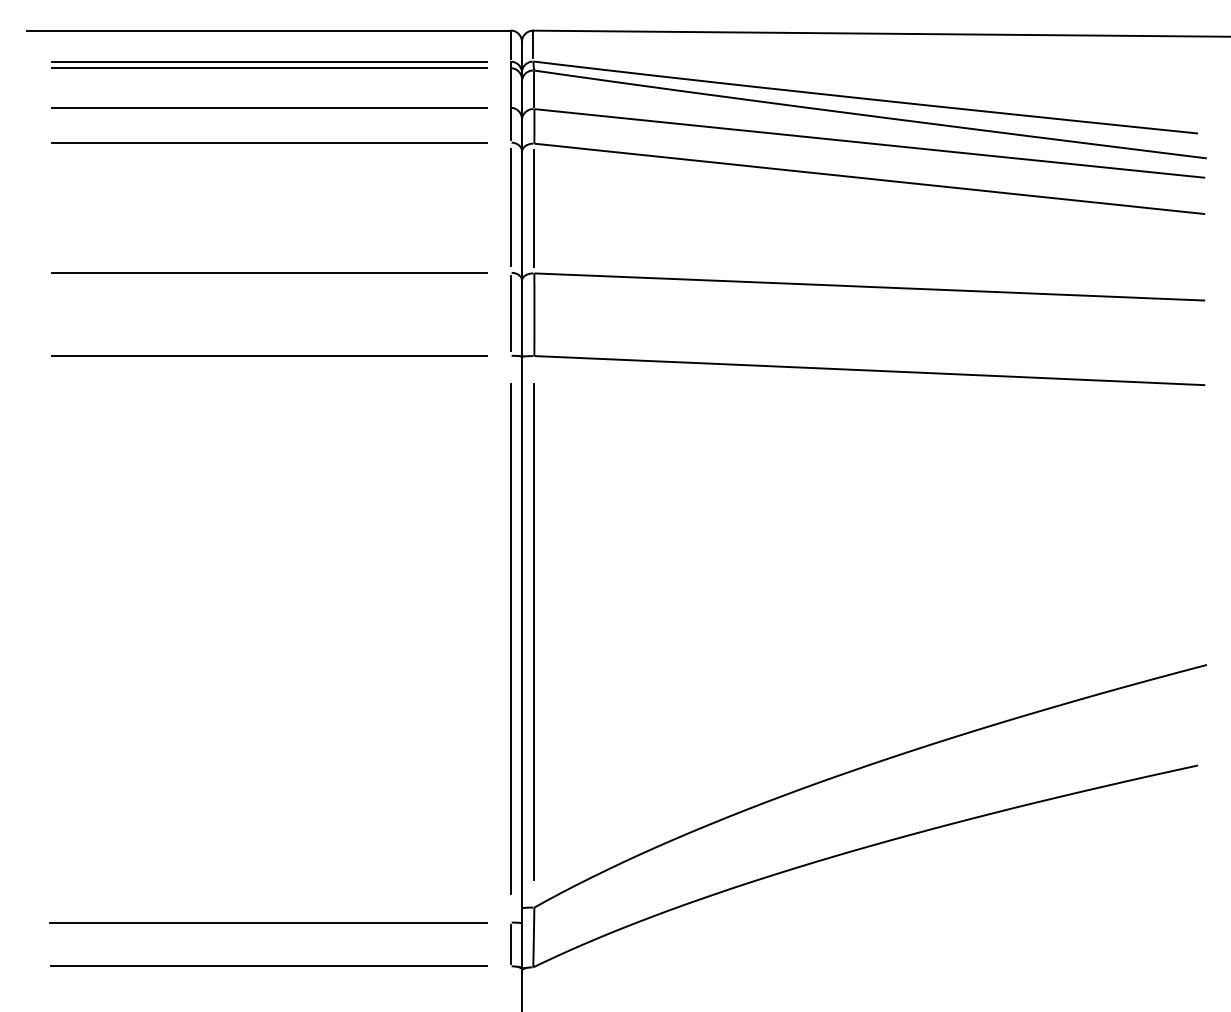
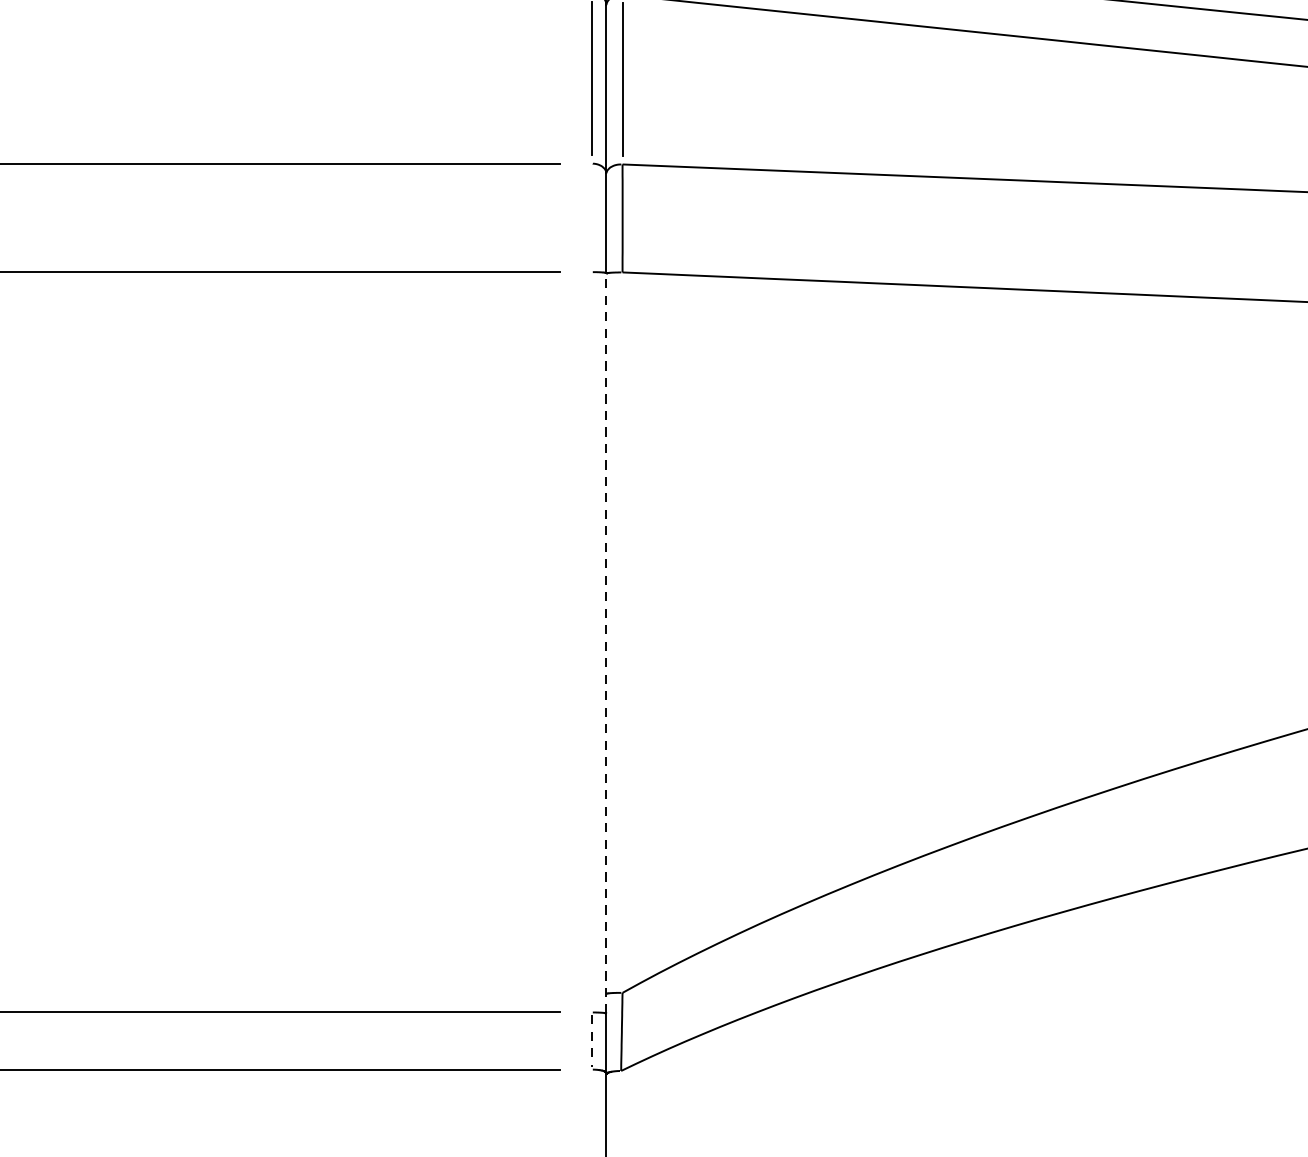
line: (510, 313) -> (591, 216), removed
line: (534, 631) -> (622, 632), removed
line: (510, 639) -> (591, 642), removed
line: (521, 639) -> (605, 642), solid -> dashed
line: (510, 944) -> (591, 1041), solid -> dashed

